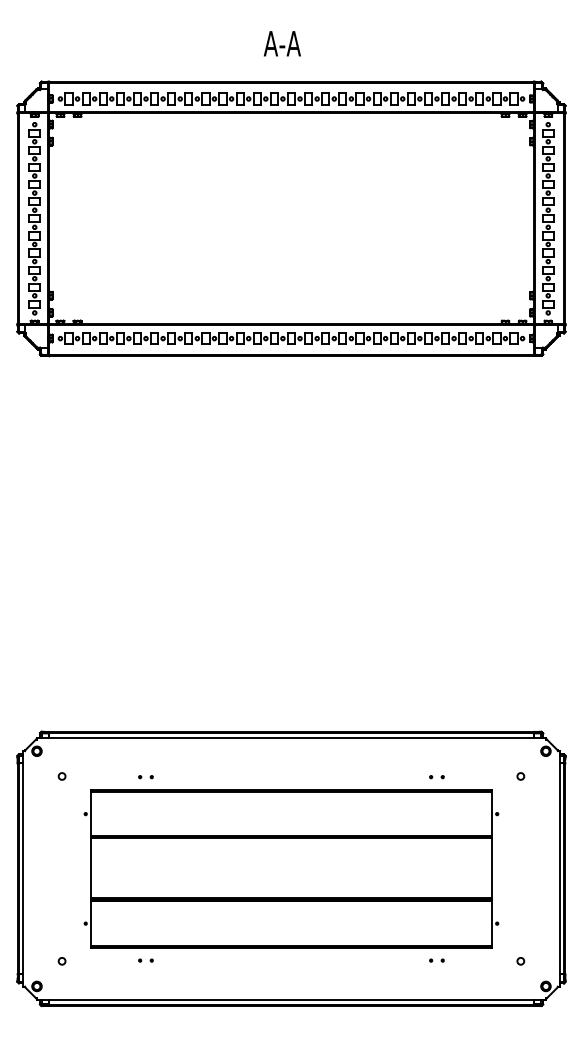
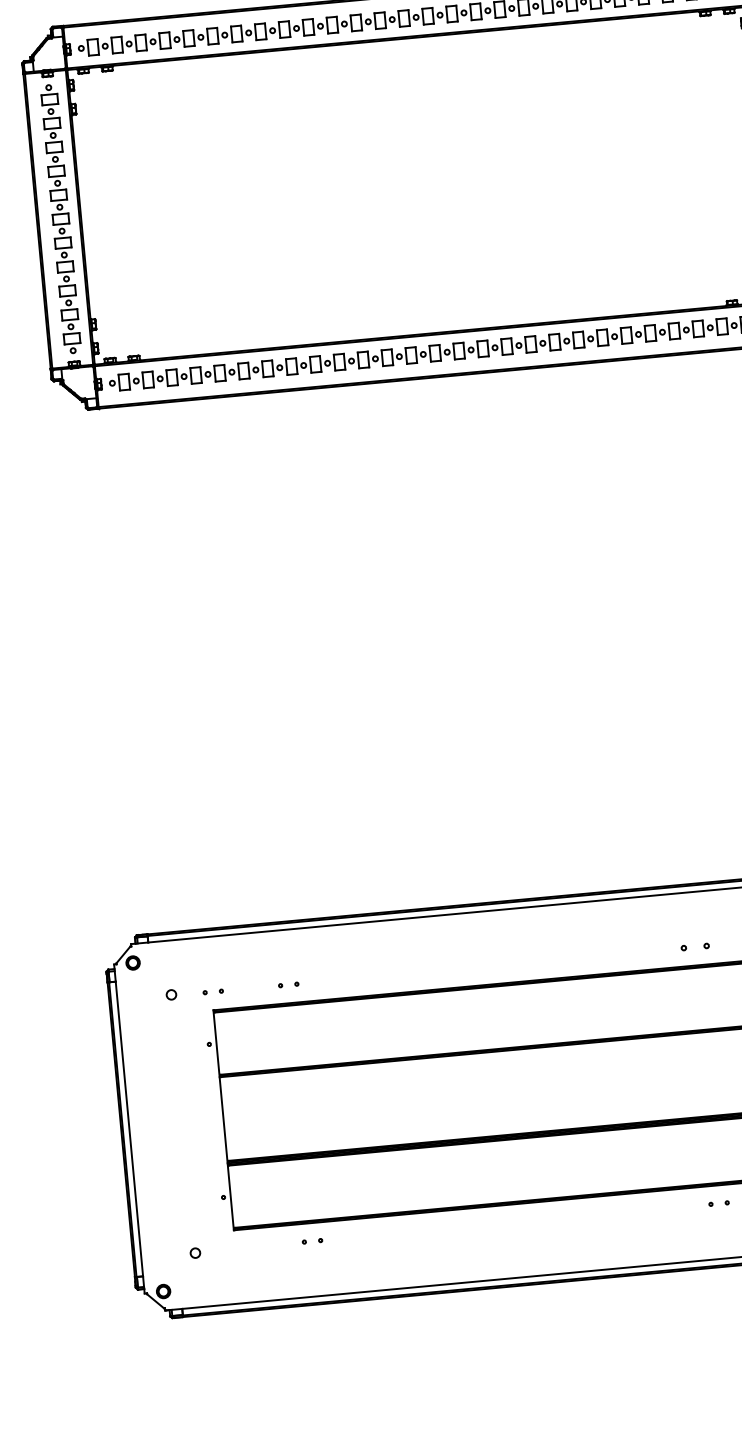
part: (91, 777) -> (212, 992), added
part: (436, 777) -> (694, 947), size x1.4

